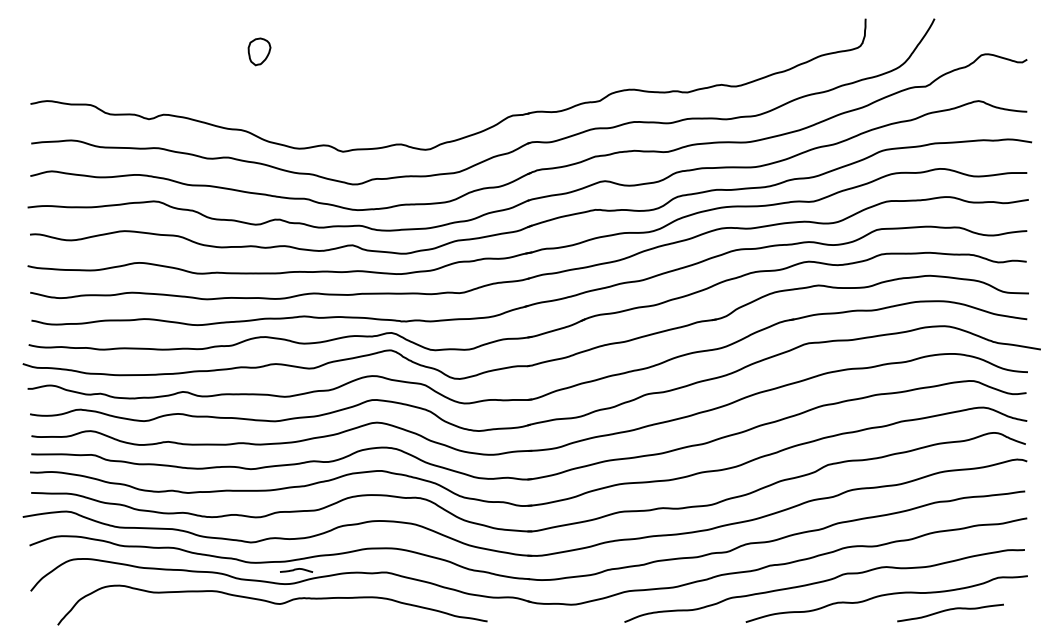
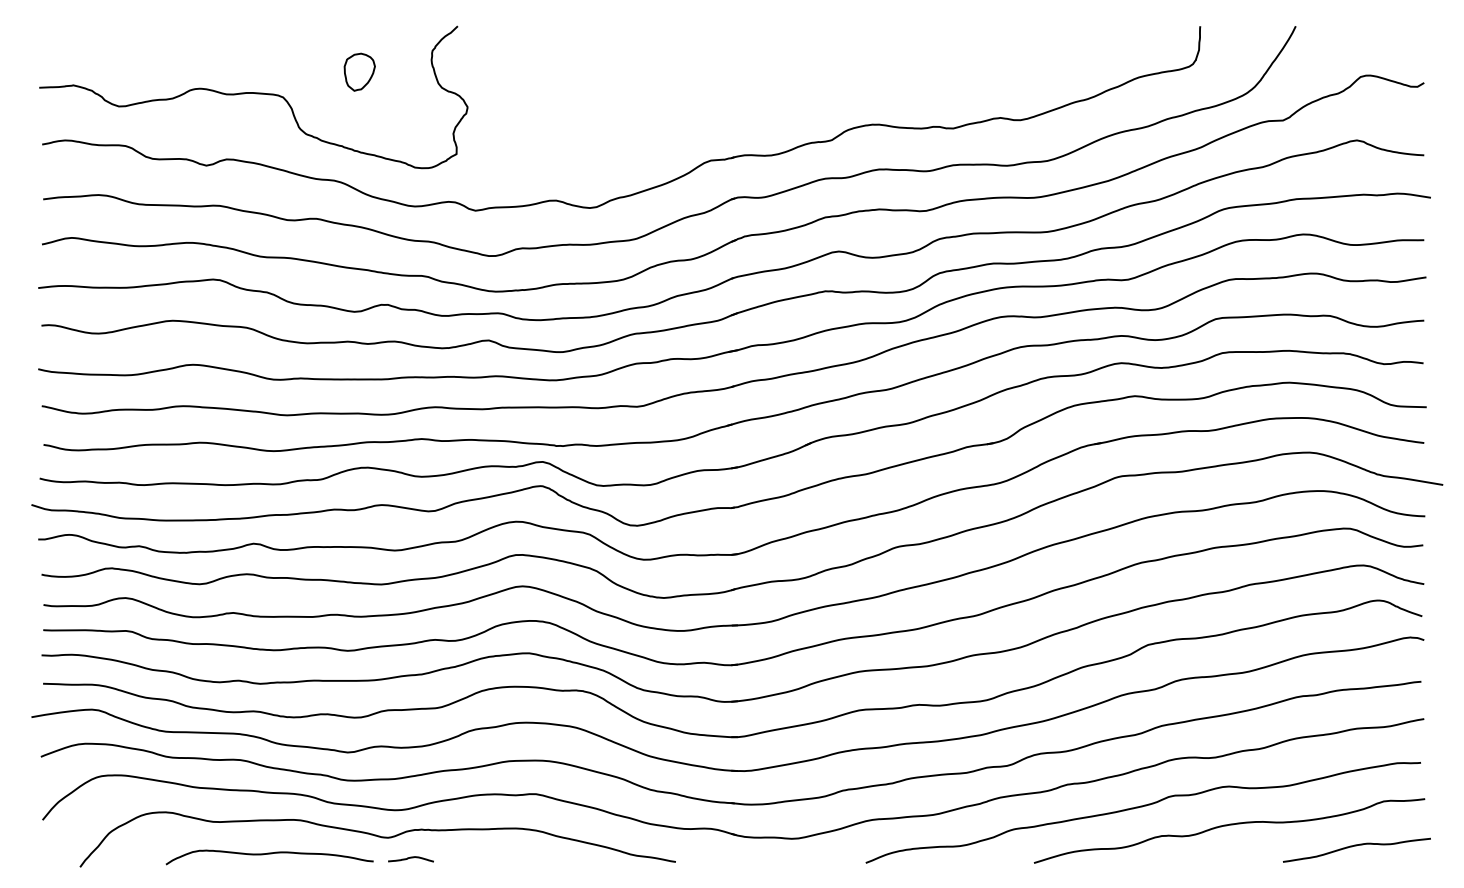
curve: (184, 67) -> (255, 94), added
curve: (296, 569) -> (410, 858), moved
curve: (950, 610) -> (1356, 846), moved
curve: (194, 616) -> (269, 854), added

